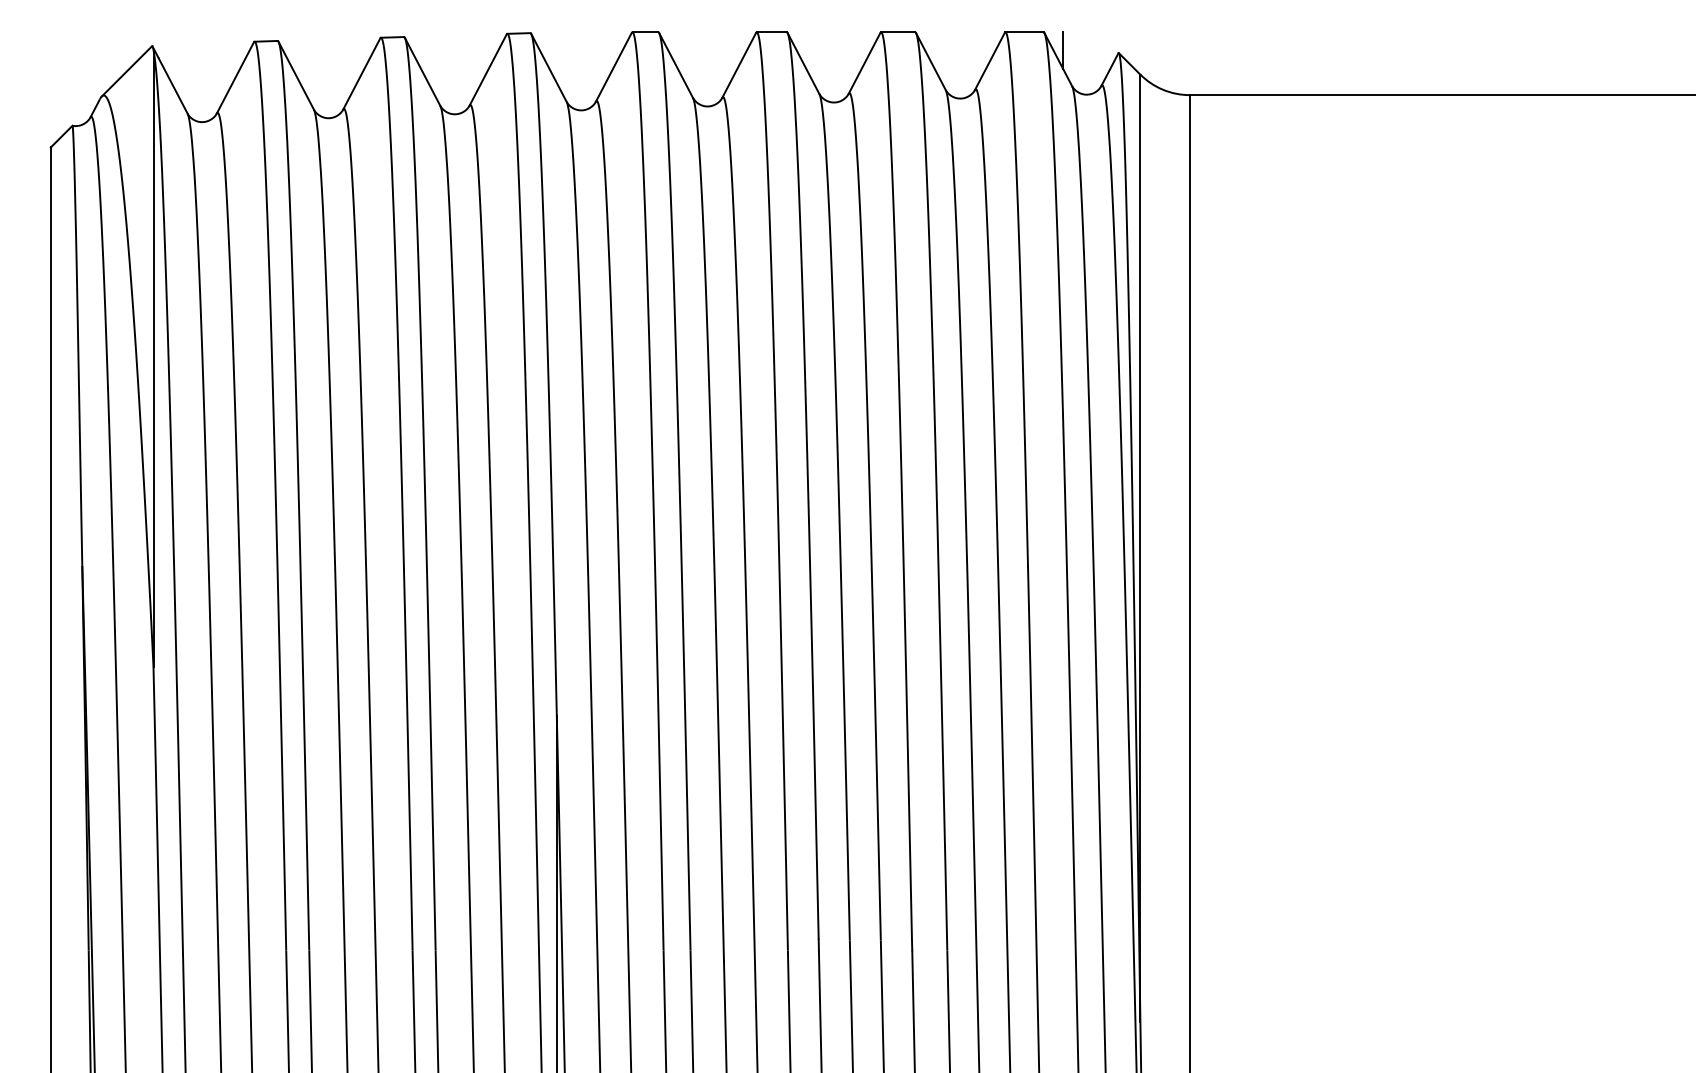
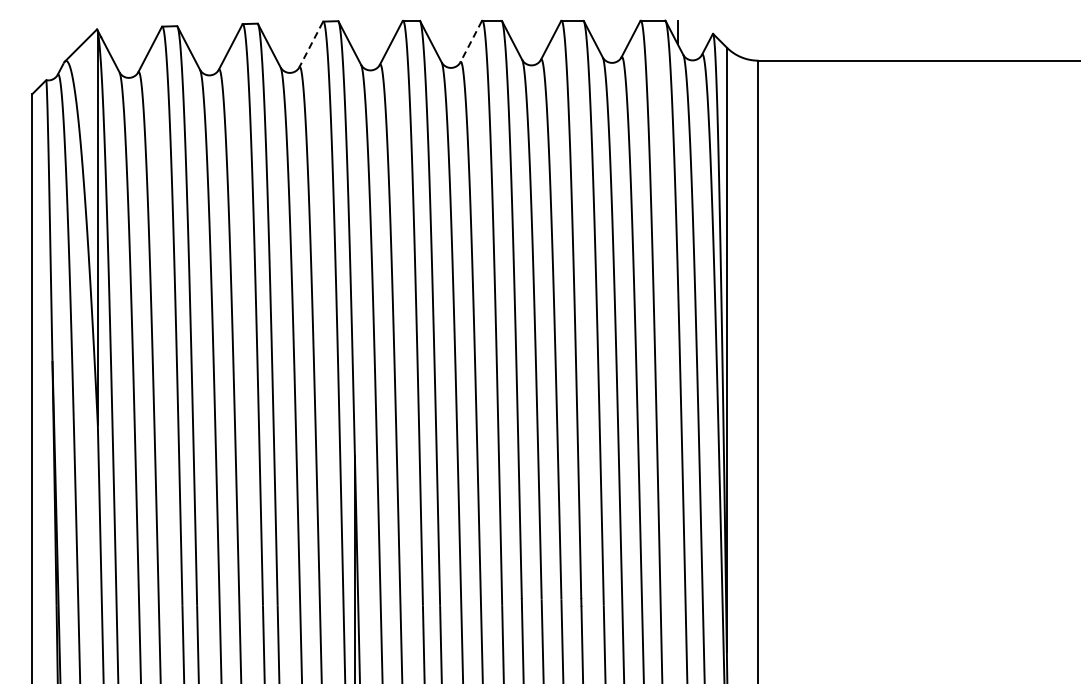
line: (738, 66) -> (470, 42), solid -> dashed
line: (488, 69) -> (311, 44), solid -> dashed

